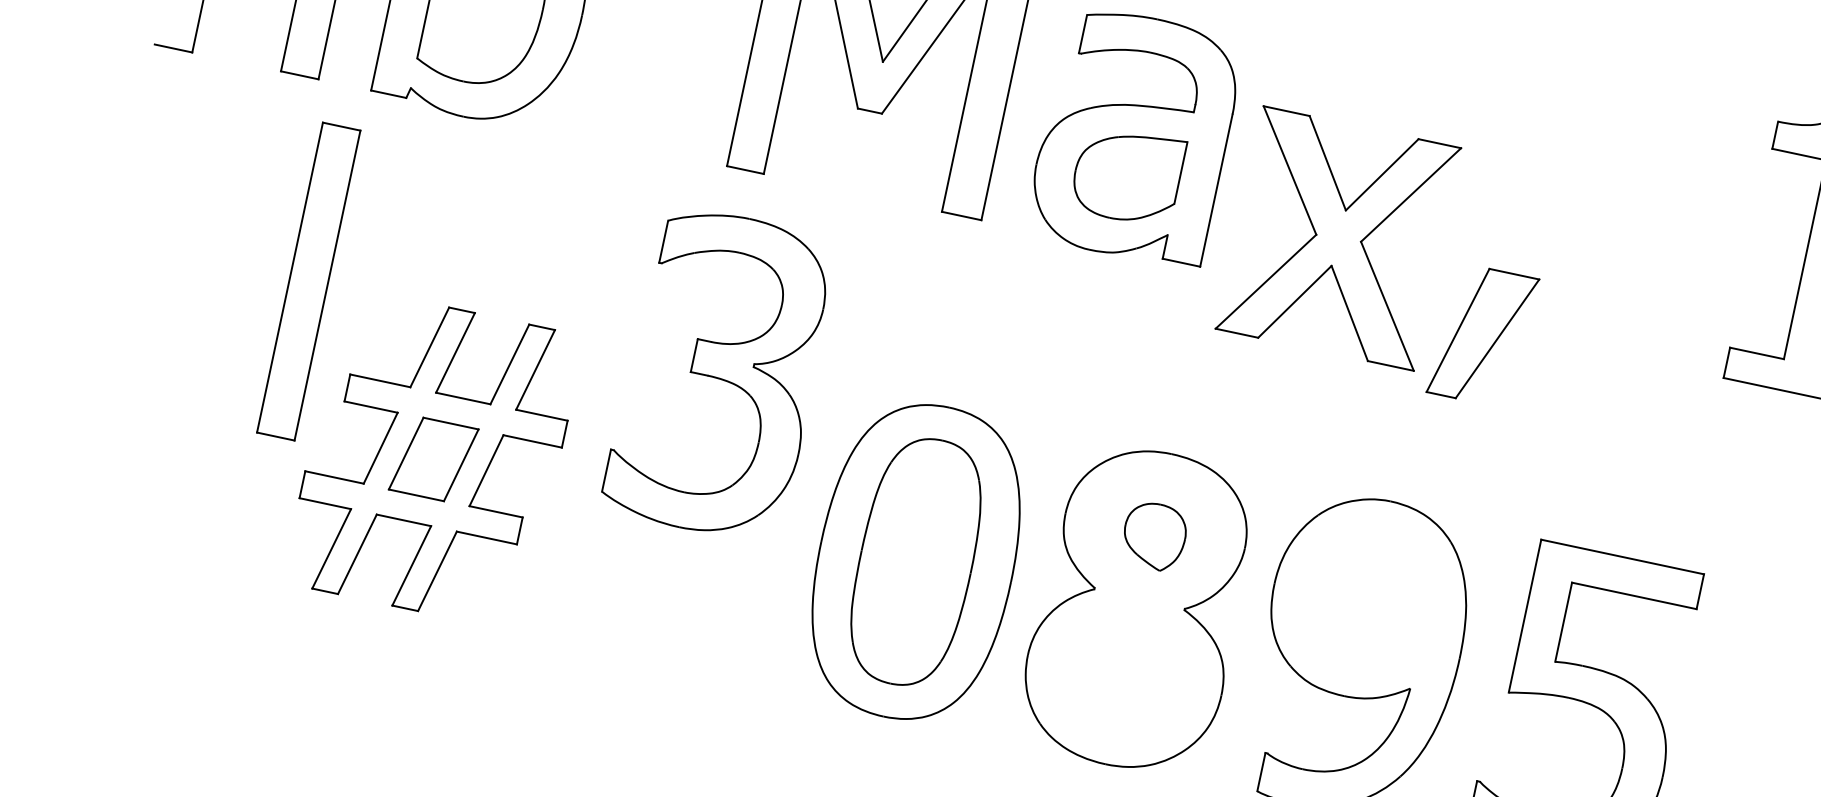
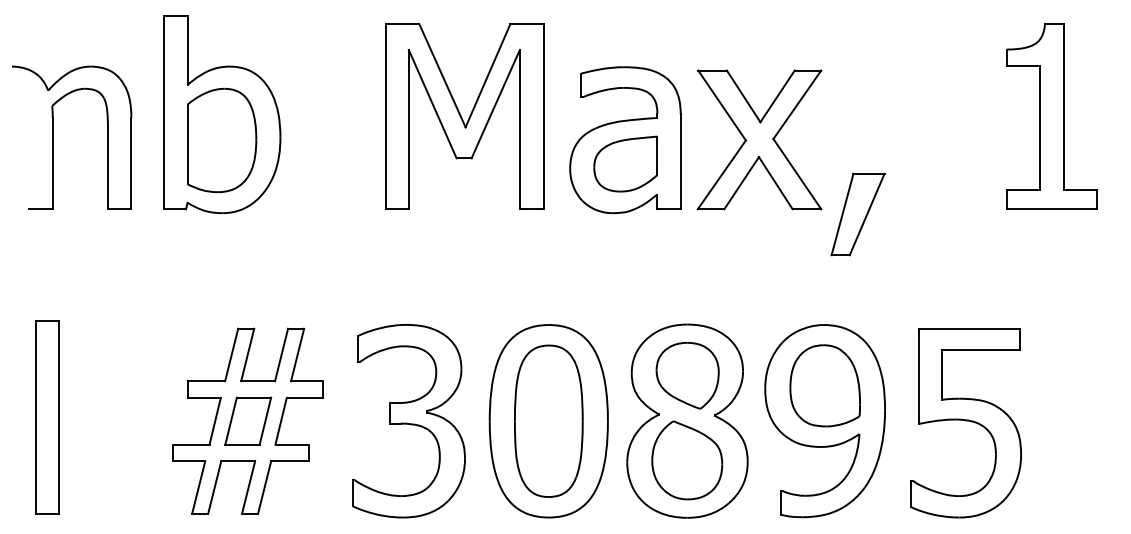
part: (1338, 237) -> (759, 139), moved
part: (309, 282) -> (47, 417), moved
part: (720, 374) -> (408, 421), moved
part: (1154, 535) -> (687, 375), size x1.67
part: (1370, 598) -> (824, 385), added
part: (1125, 672) -> (687, 460), added

